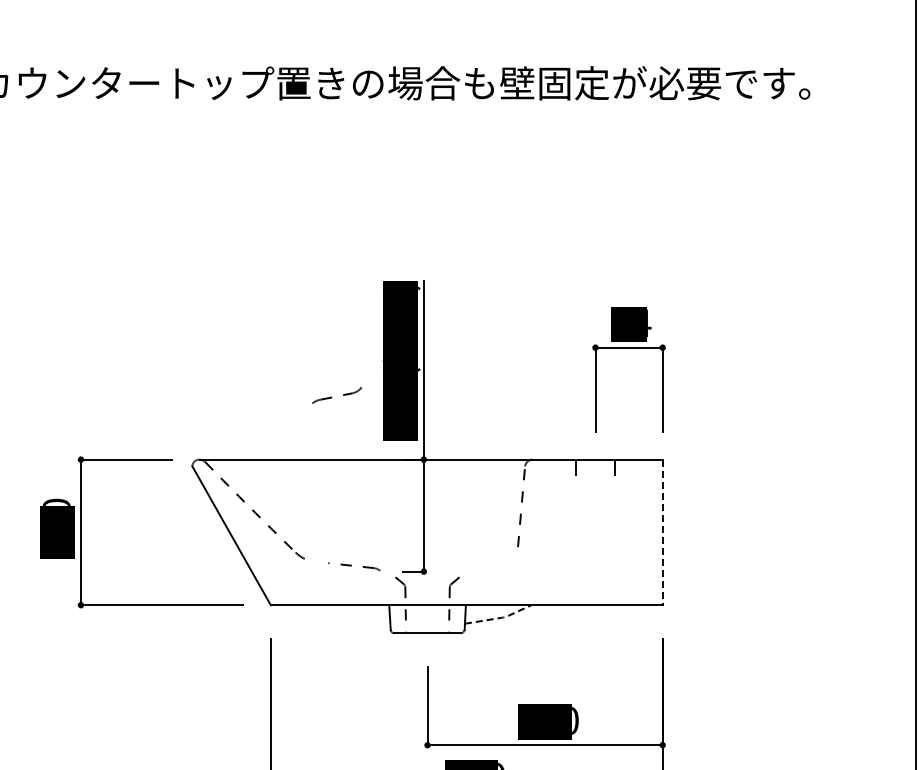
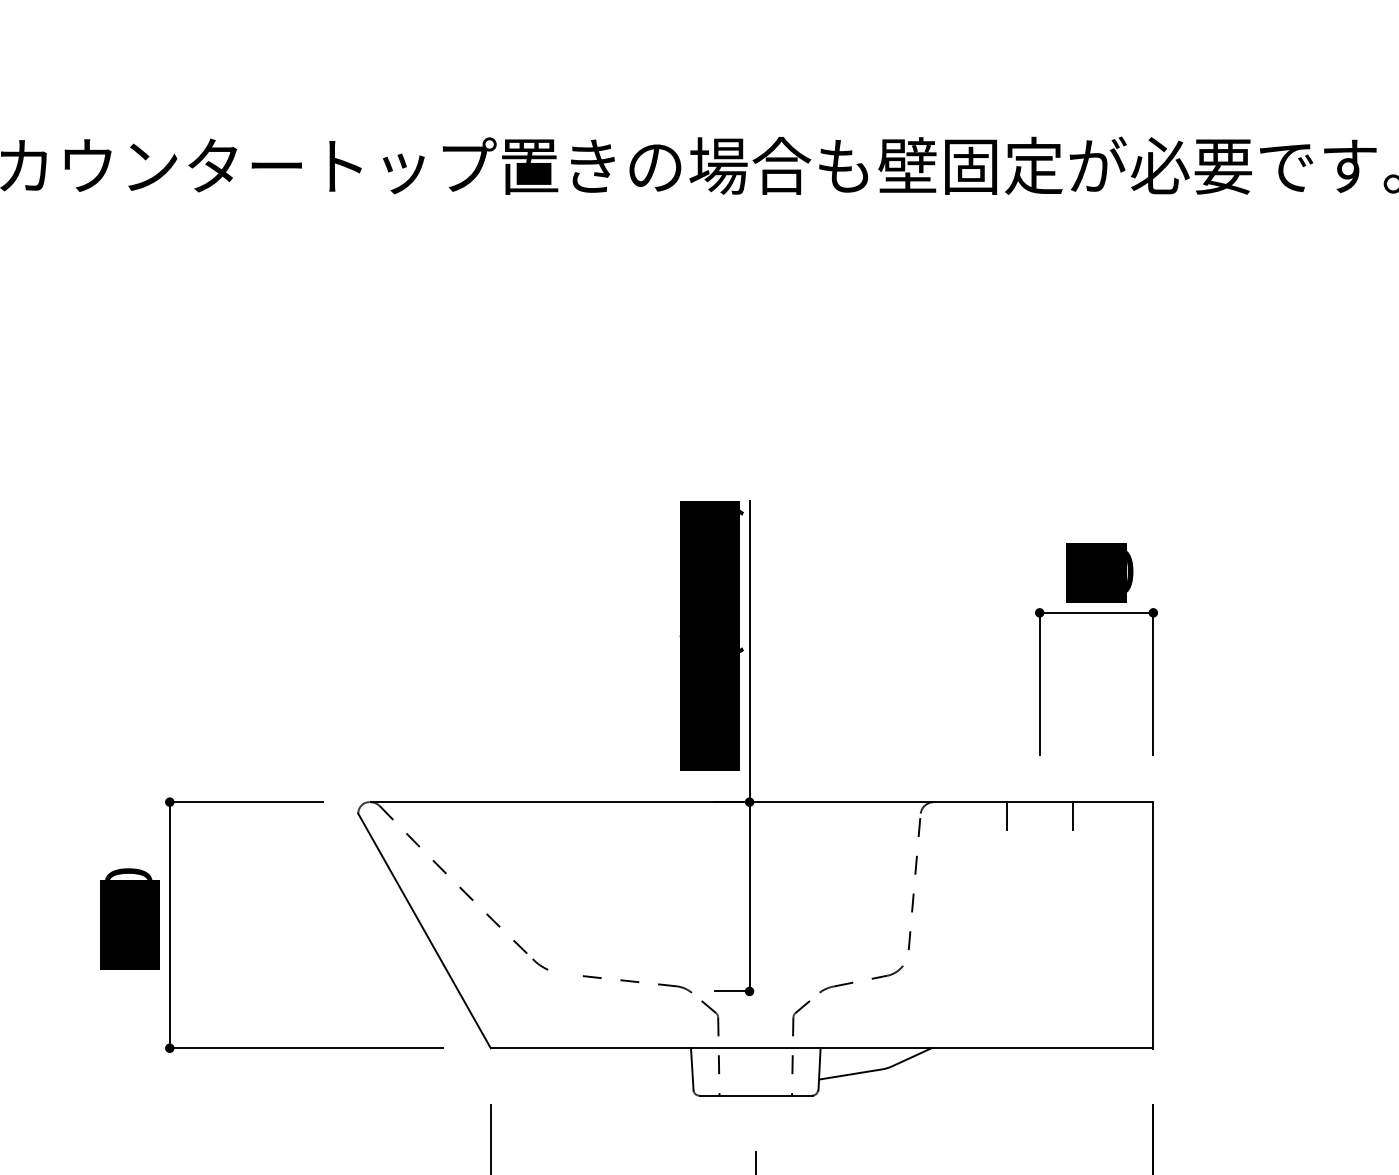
text: (649, 323) -> (1131, 571), 84 -> 60
part: (337, 395) -> (862, 979), moved
line: (662, 532) -> (1152, 925), dashed -> solid
part: (357, 566) -> (637, 982), size x1.43
line: (502, 617) -> (882, 1069), dashed -> solid

